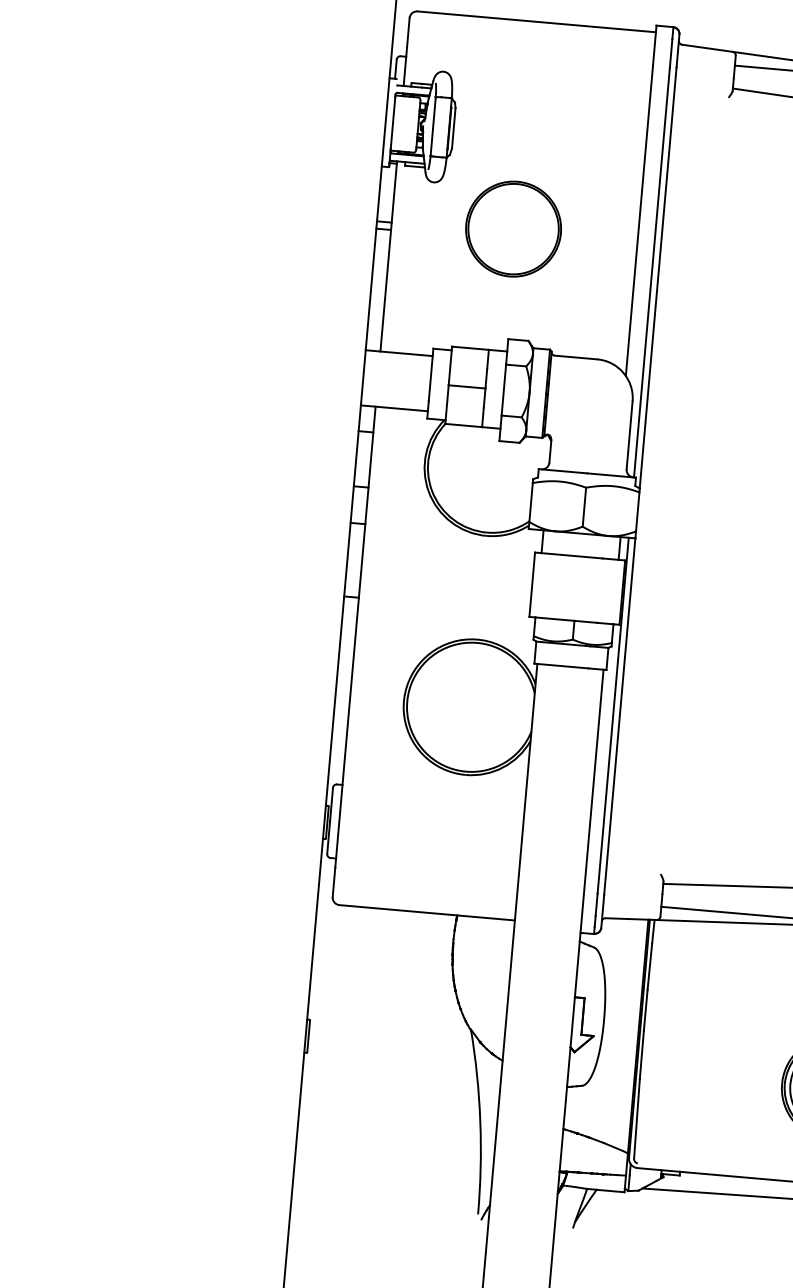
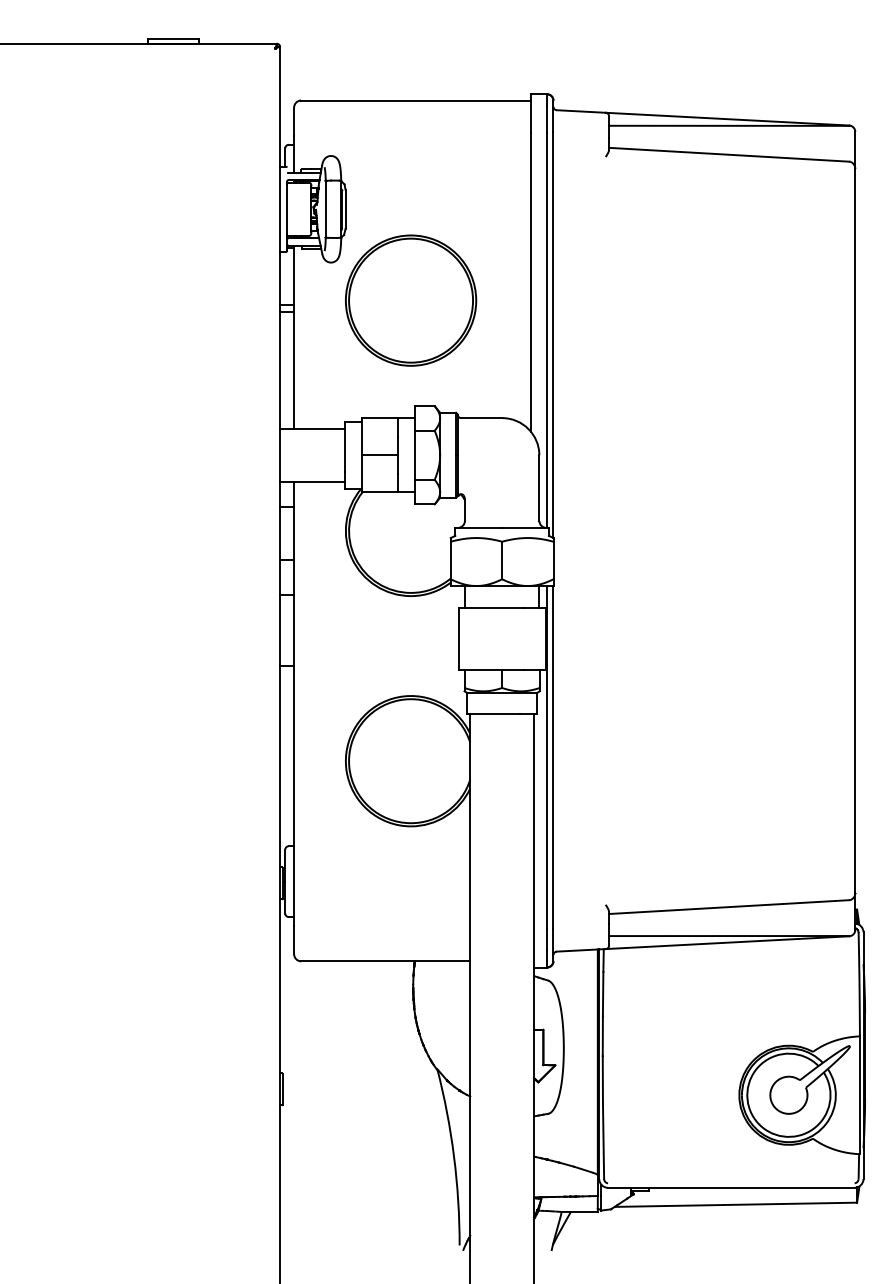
part: (513, 229) -> (411, 300), size x1.43

